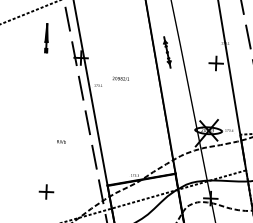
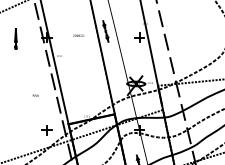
line: (46, 37) -> (15, 38), moved
text: (120, 78) -> (78, 35), moved
part: (45, 192) -> (46, 130), moved

